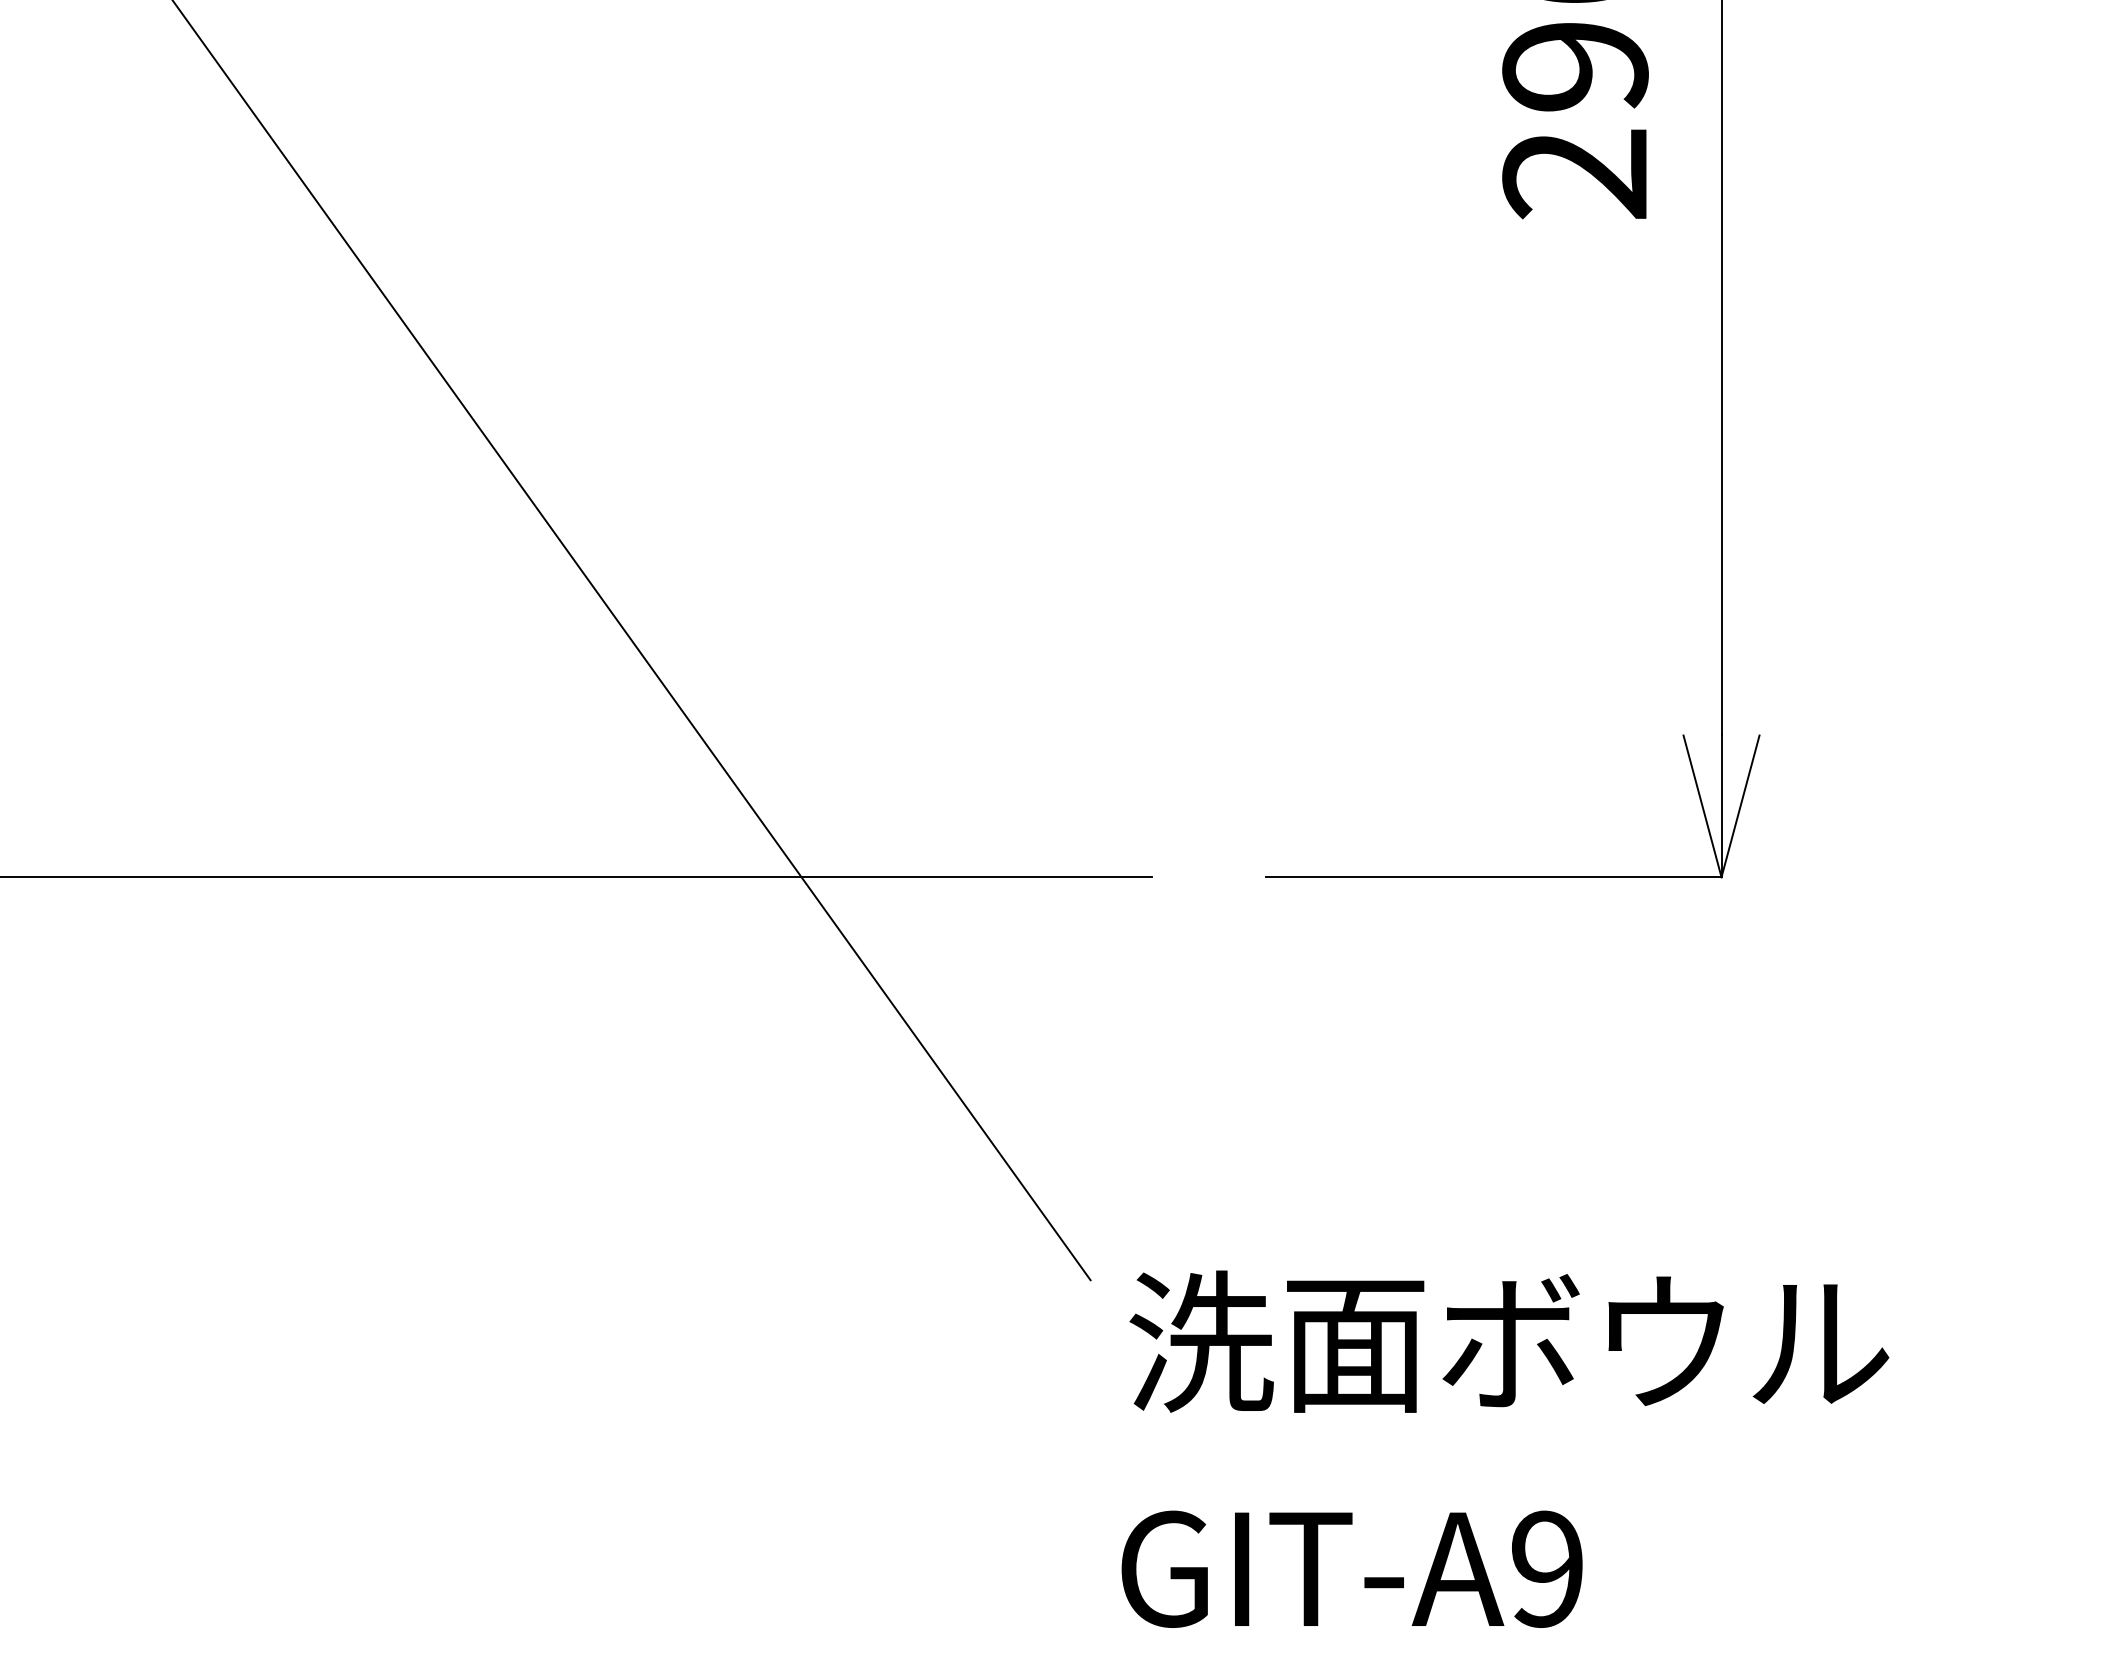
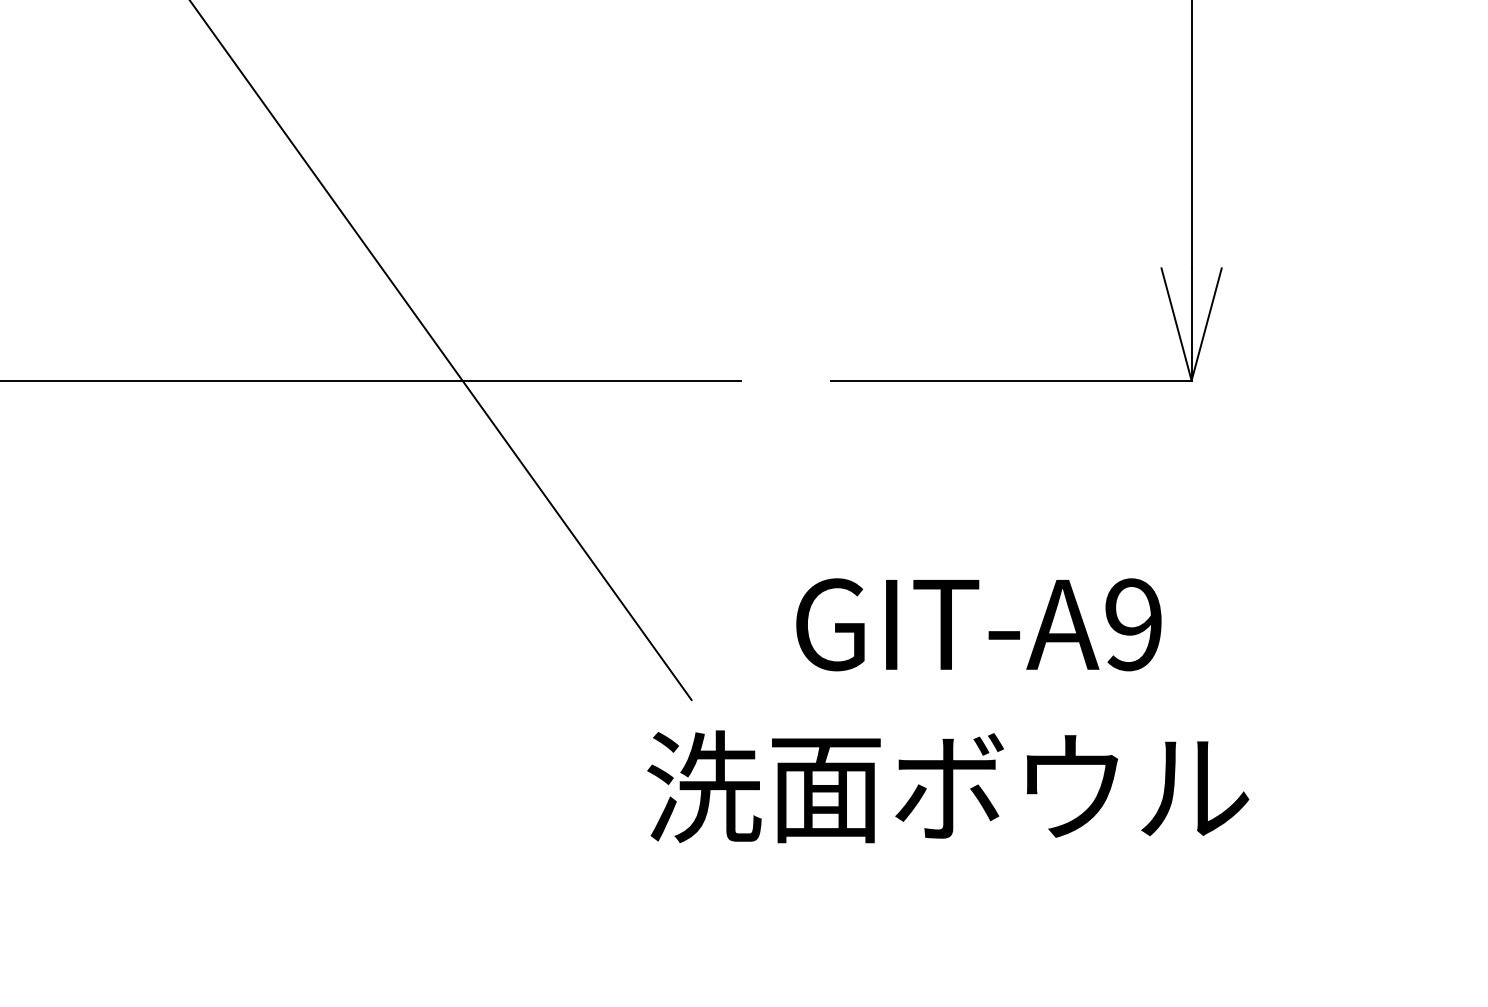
text: (1509, 1341) -> (948, 786), moved
text: (1351, 1568) -> (978, 624), moved

